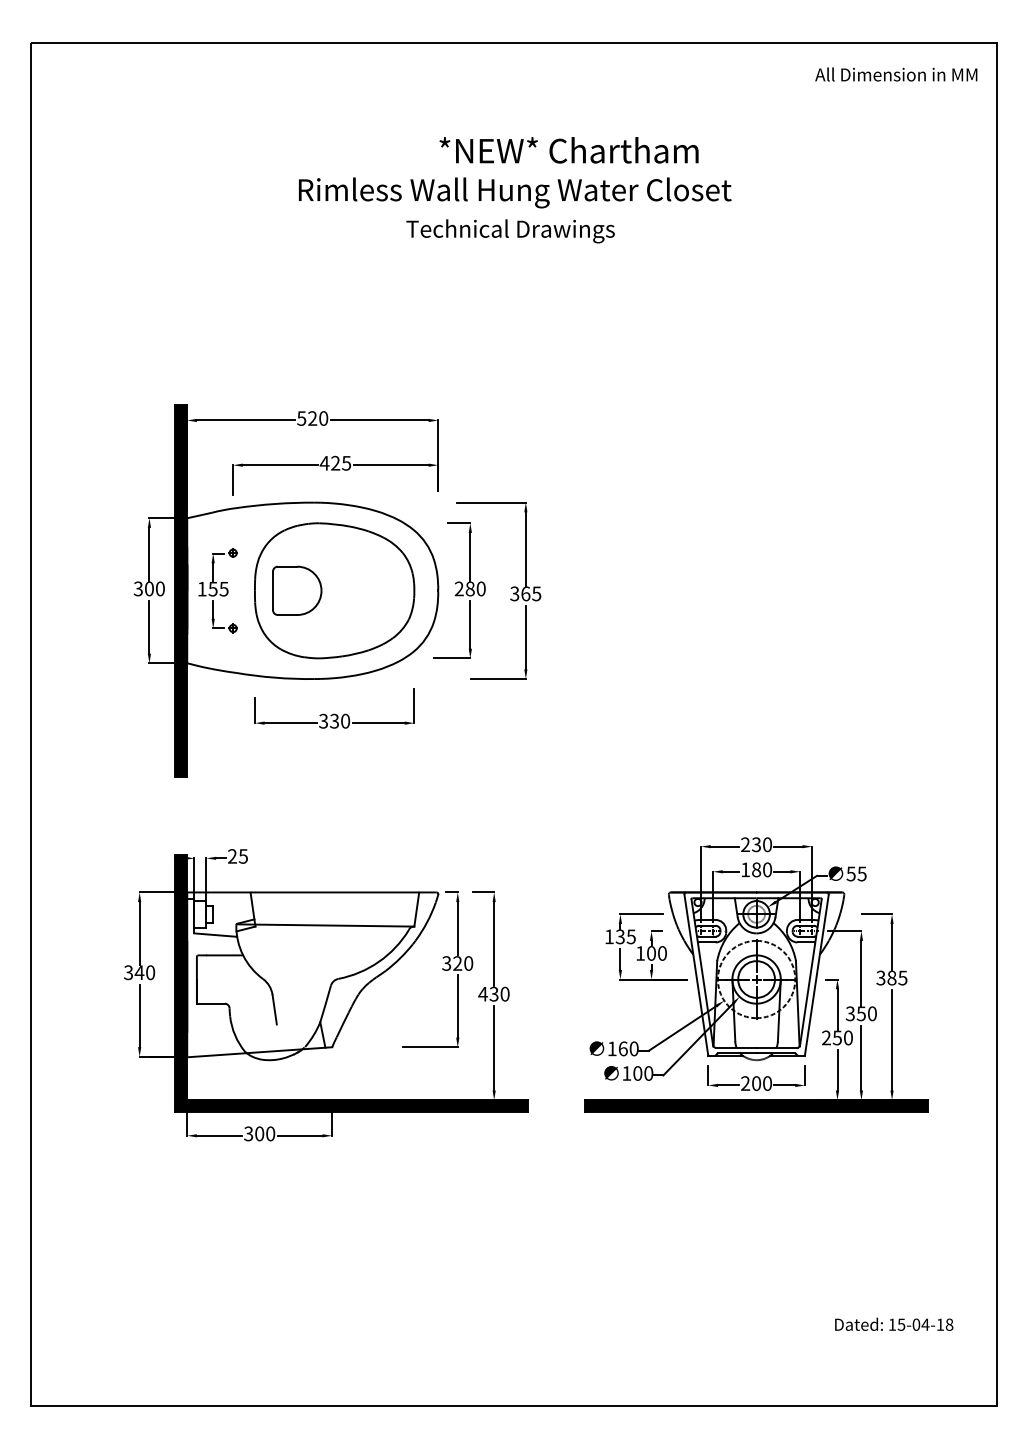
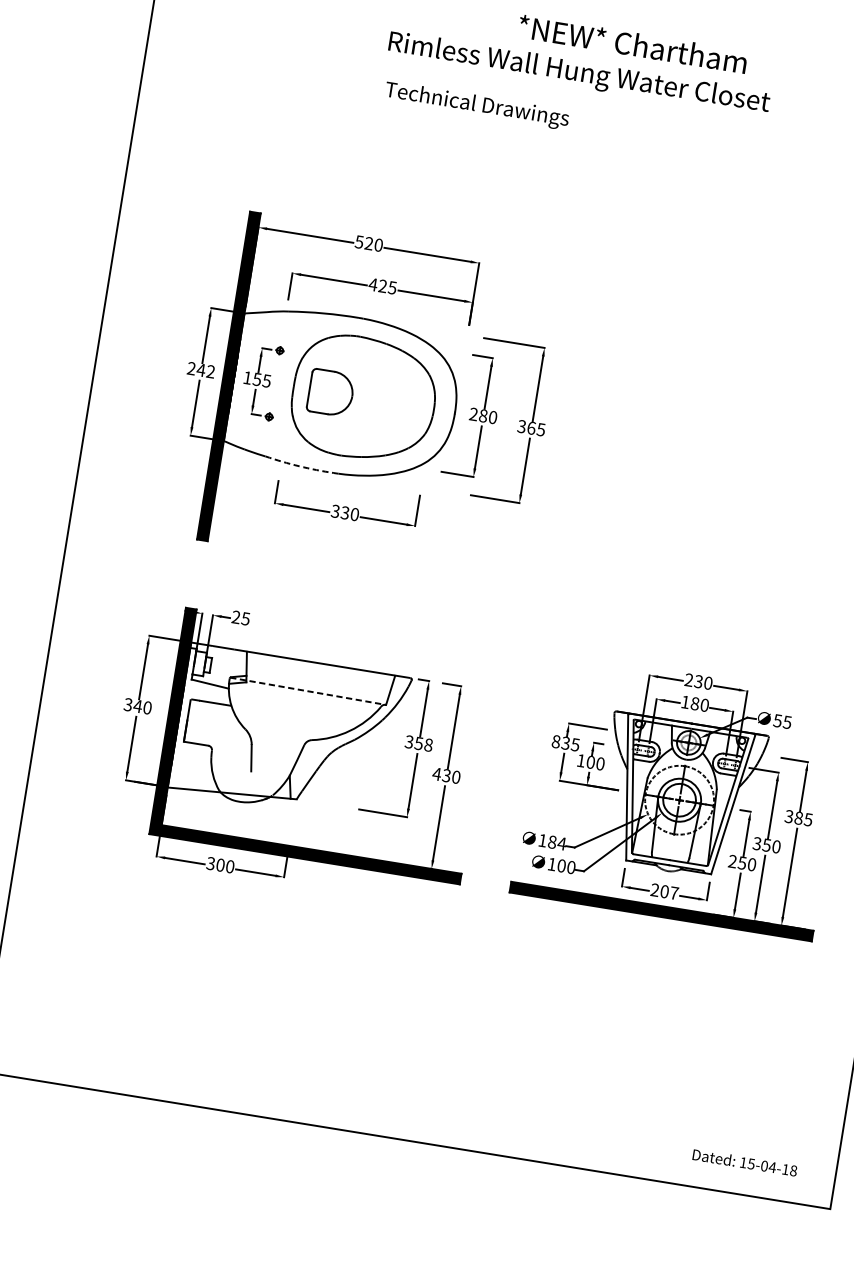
text: (510, 231) -> (476, 105), moved
text: (148, 588) -> (200, 369), 300 -> 242
arc: (275, 677) -> (299, 466), solid -> dashed
line: (325, 925) -> (308, 691), solid -> dashed
text: (609, 936) -> (556, 741), 135 -> 835
text: (463, 963) -> (424, 744), 320 -> 358
text: (628, 1048) -> (557, 842), 160 -> 184
text: (767, 1083) -> (674, 893), 200 -> 207
text: (894, 1323) -> (745, 1161), moved

